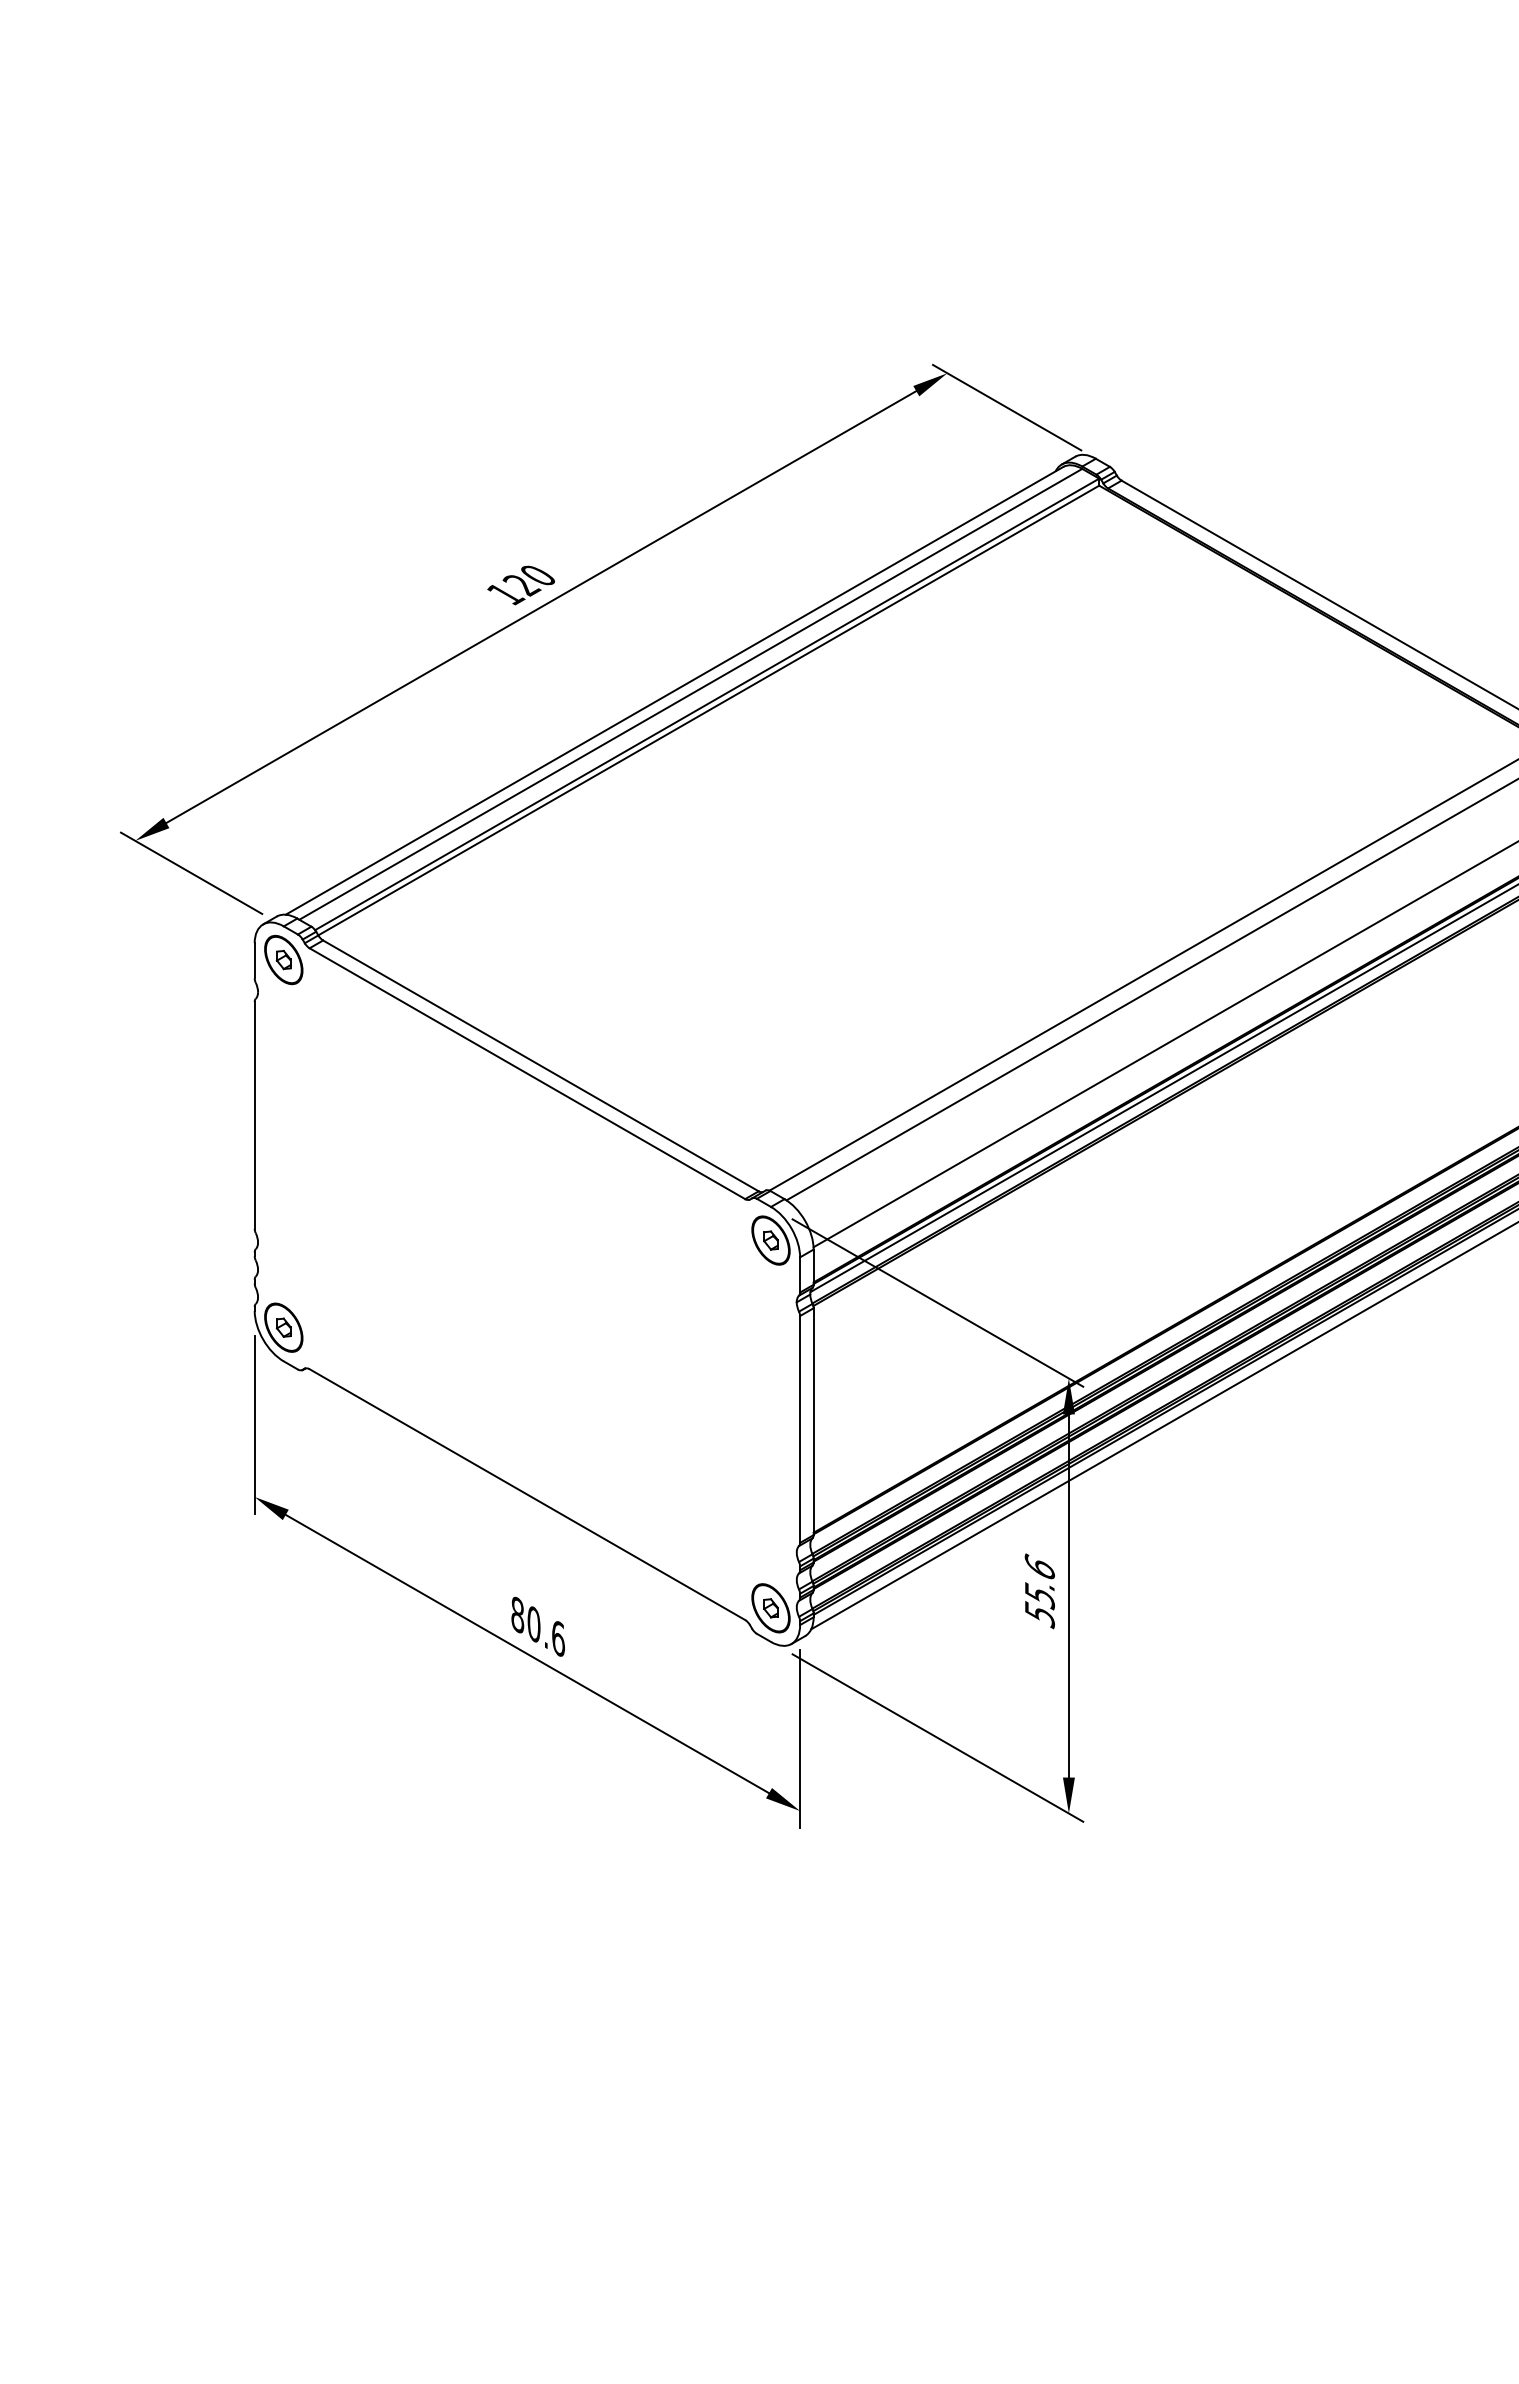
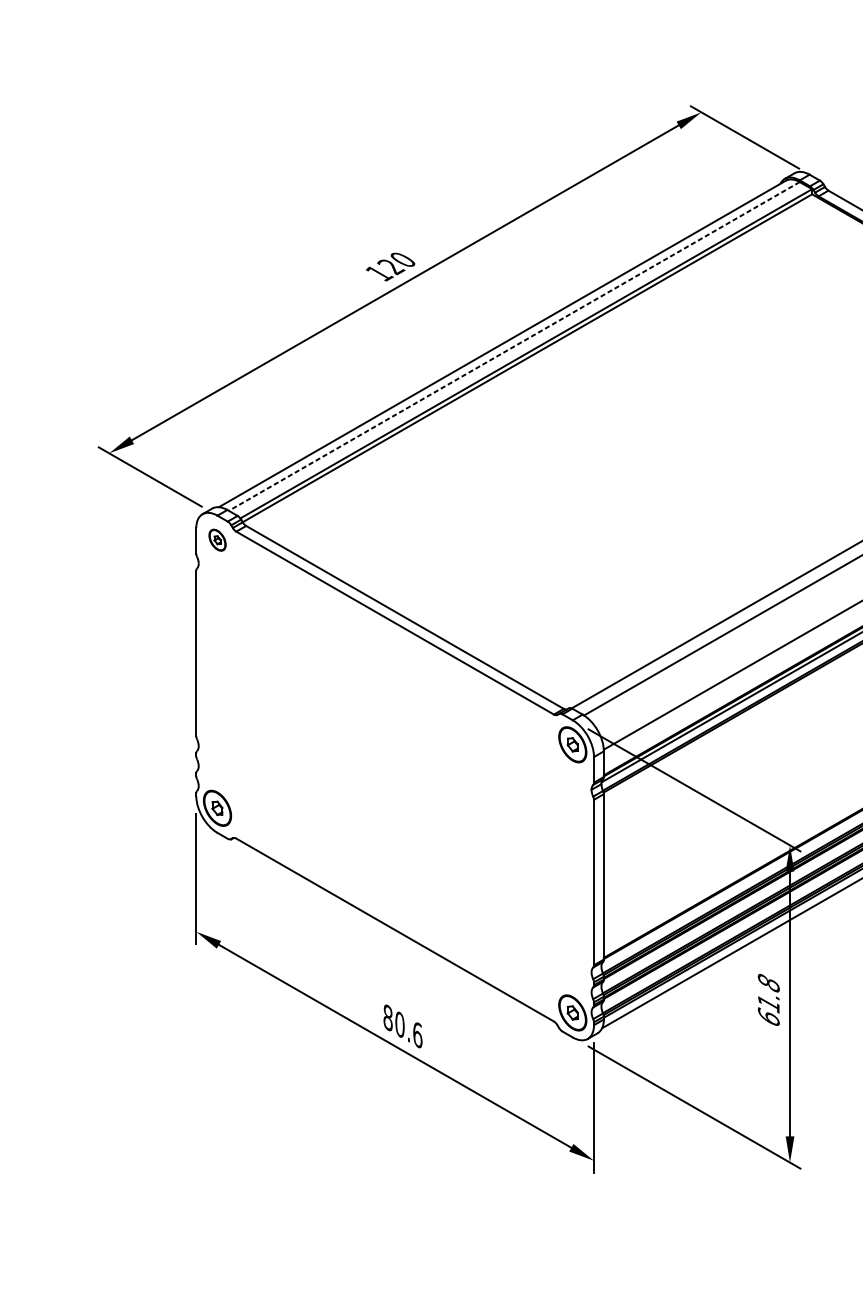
line: (690, 694) -> (514, 346), solid -> dashed
part: (283, 959) -> (217, 539), size x0.6
text: (1039, 1591) -> (768, 1000), 55.6 -> 61.8

